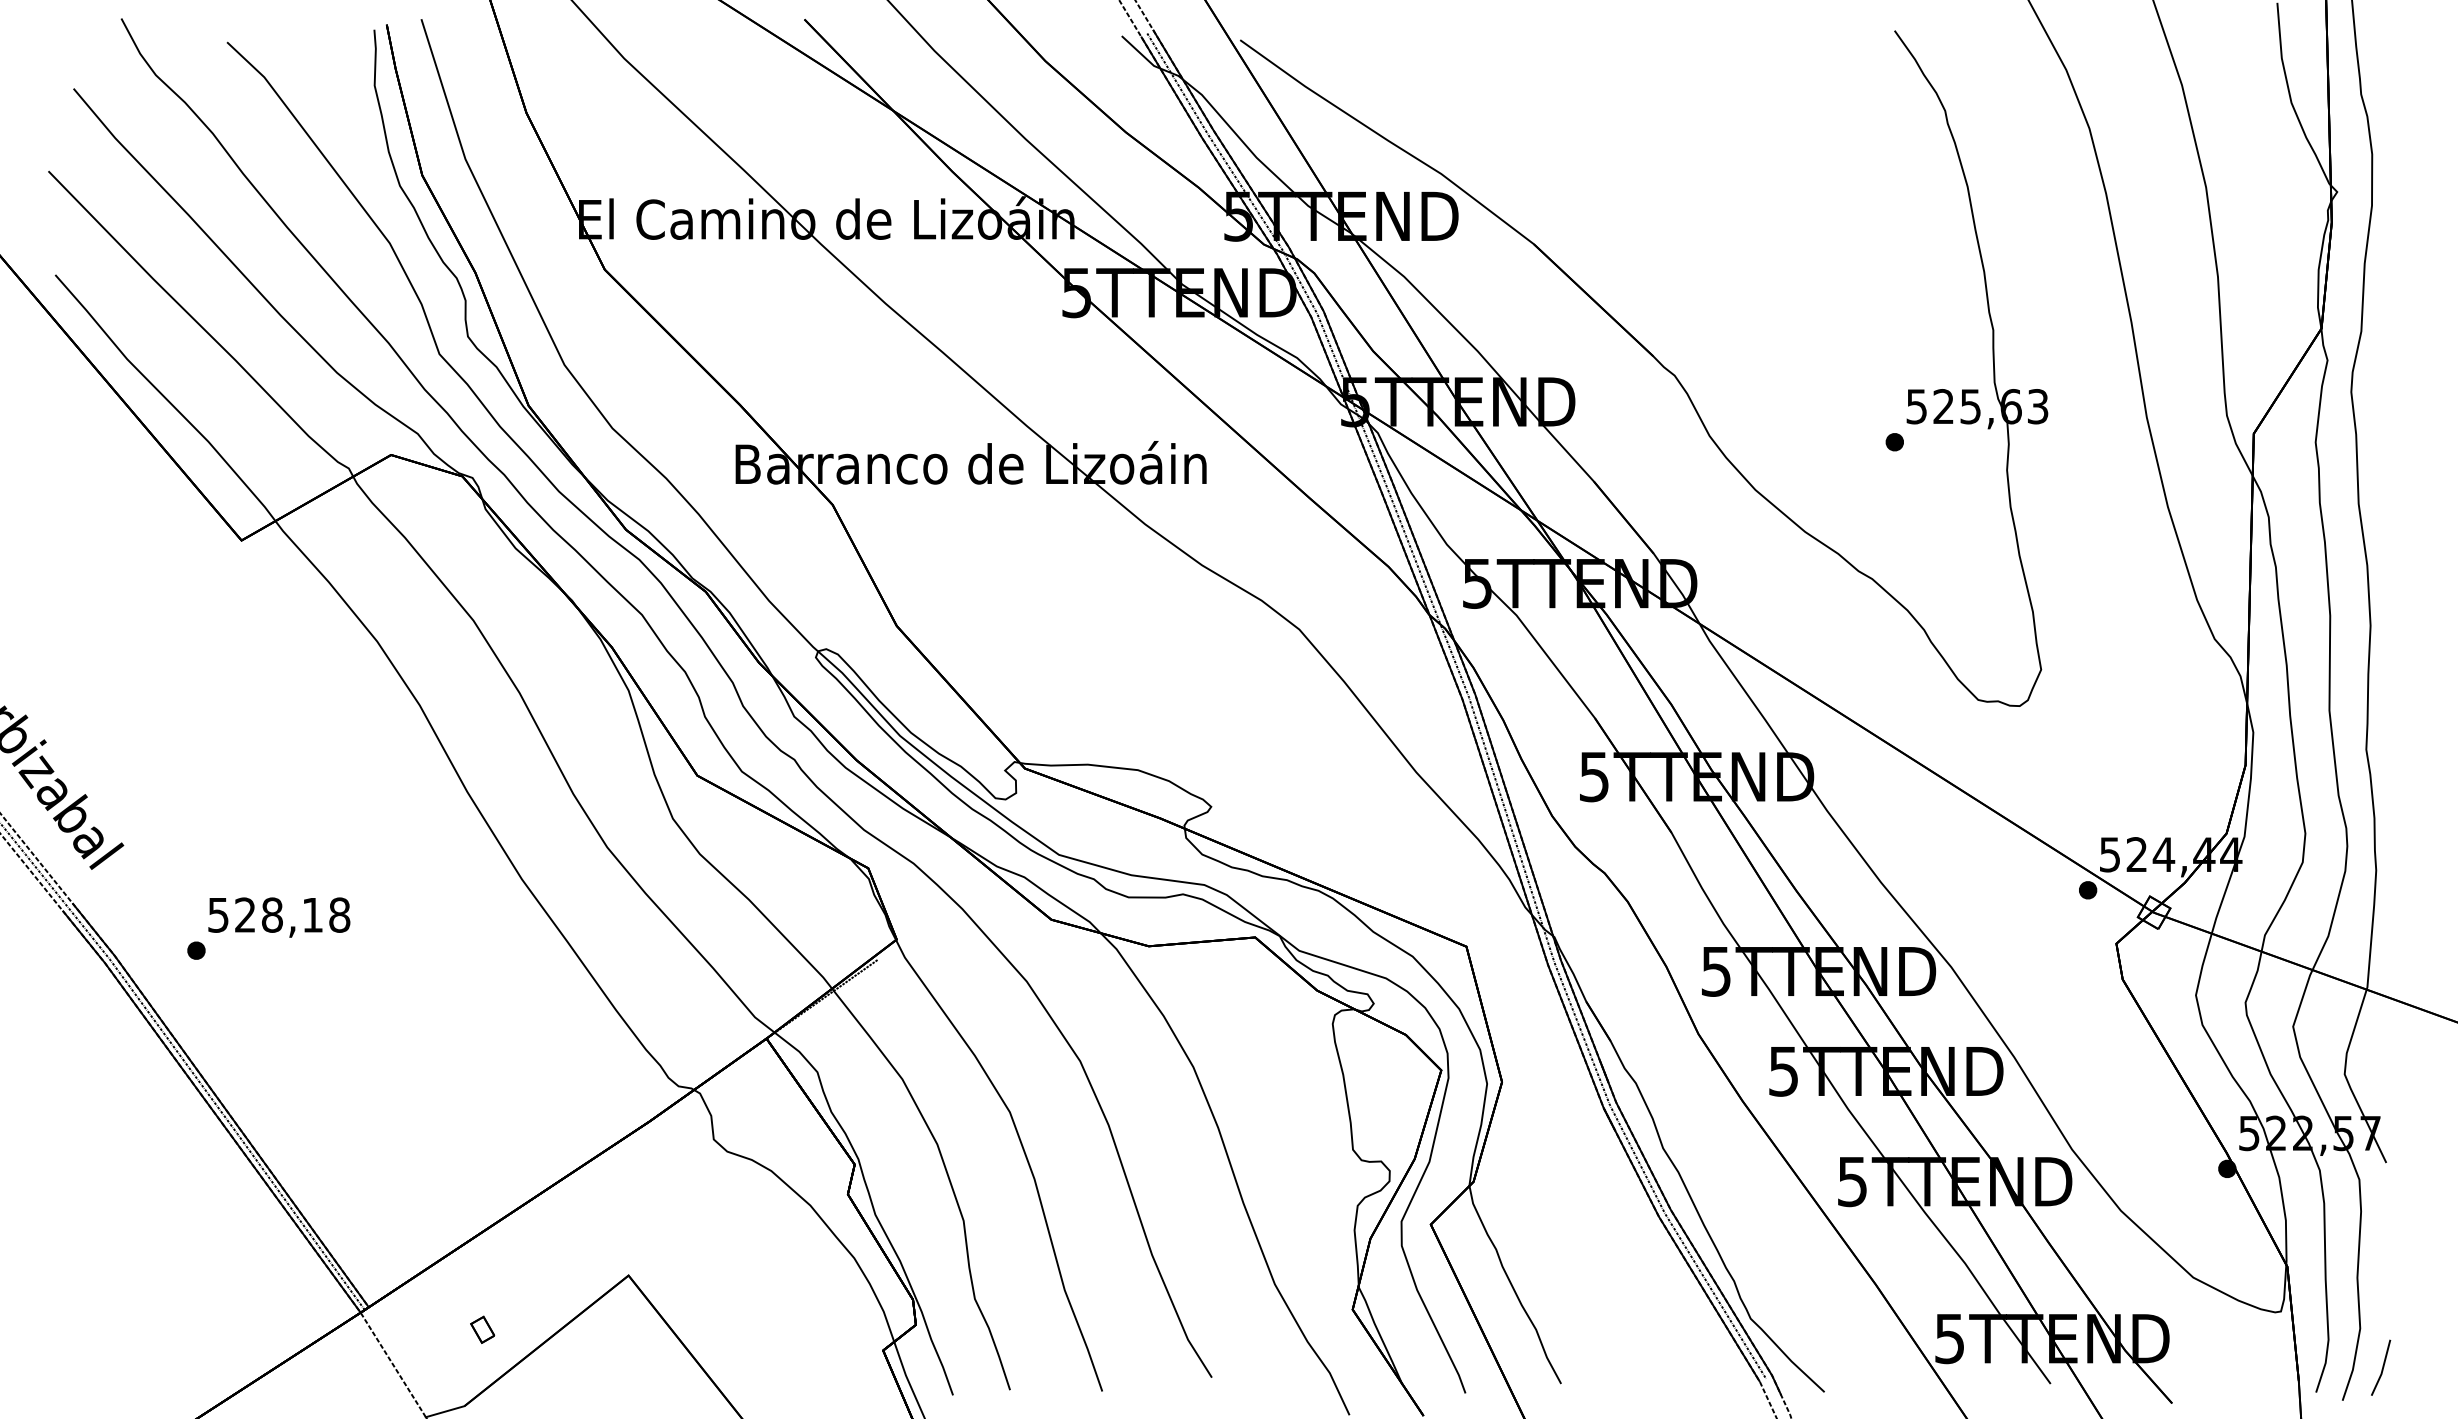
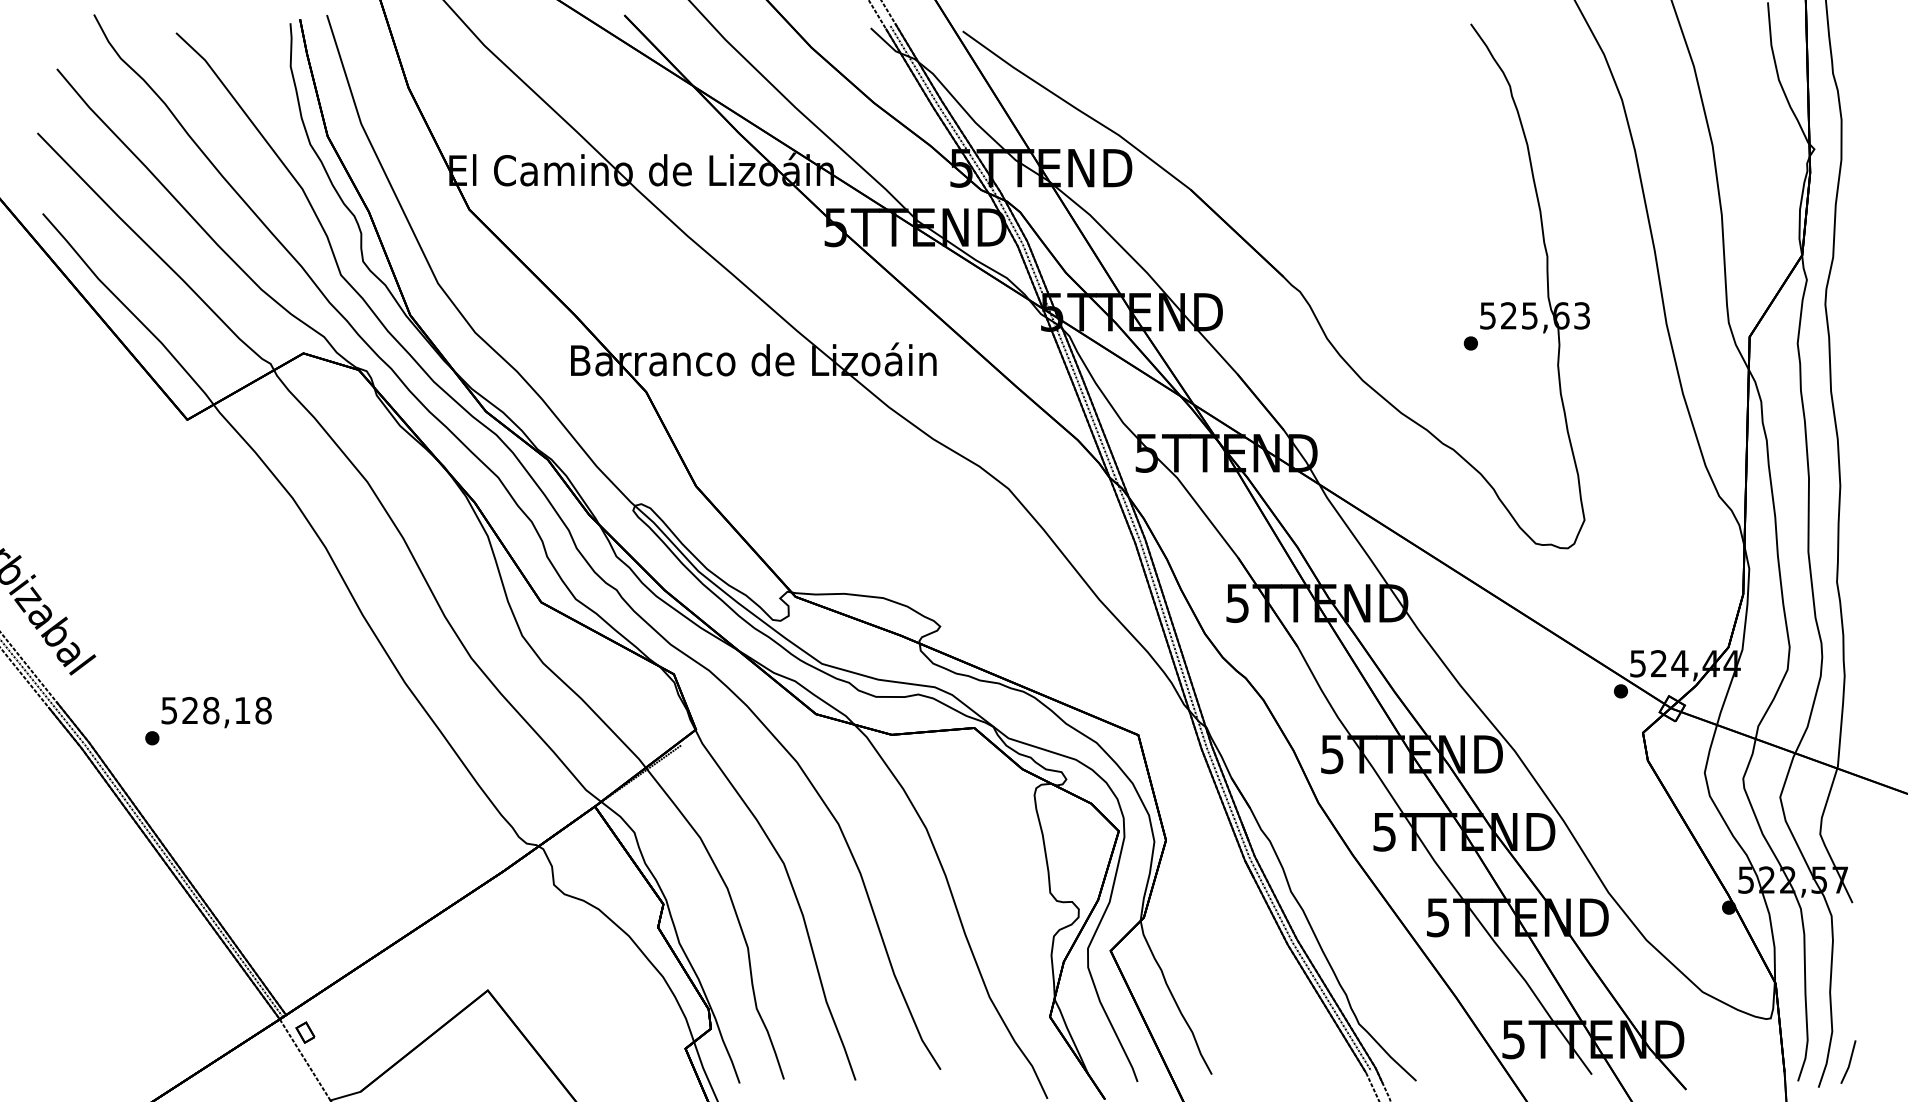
part: (482, 1329) -> (305, 1032), moved

